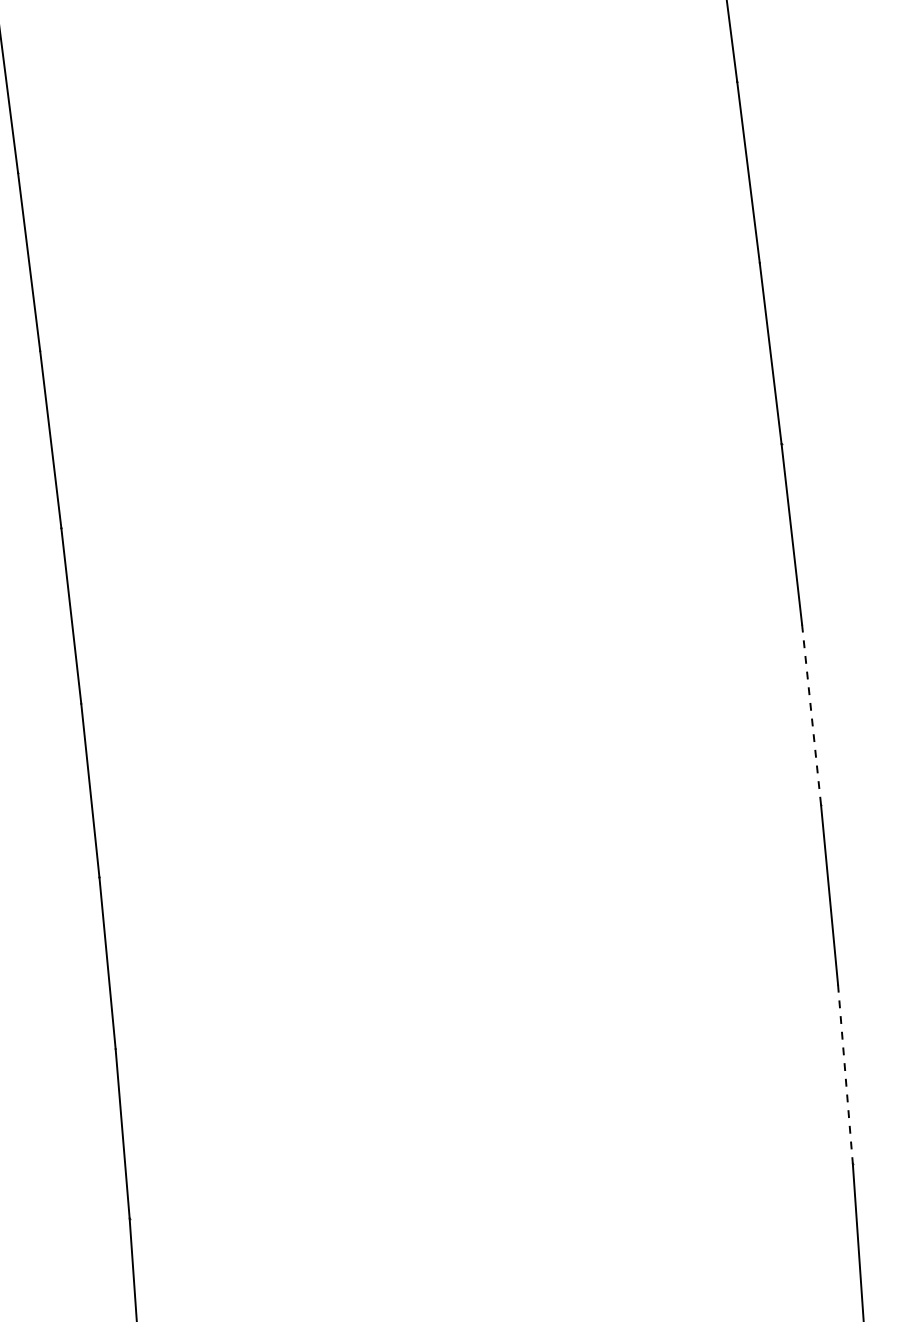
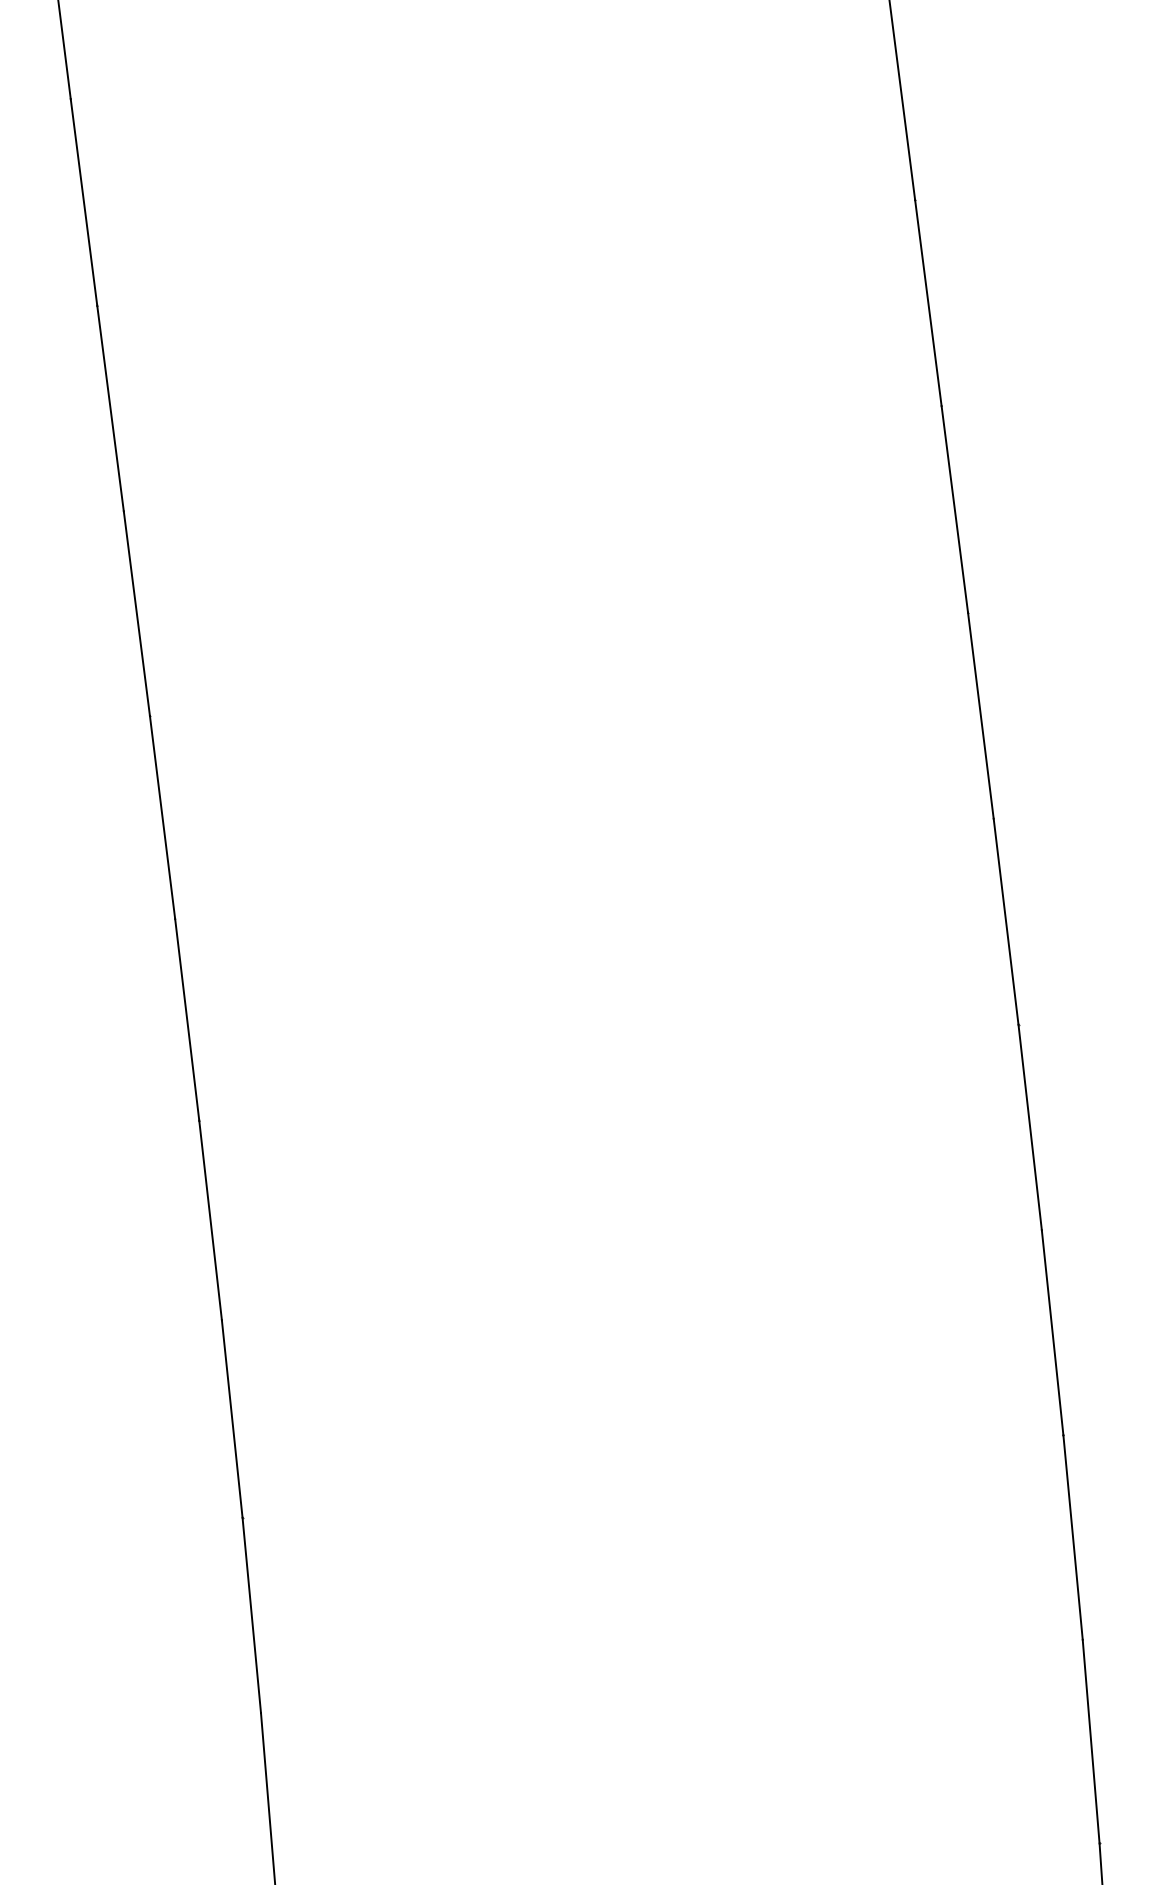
line: (811, 715) -> (1052, 1333), dashed -> solid
line: (845, 1075) -> (1091, 1742), dashed -> solid

